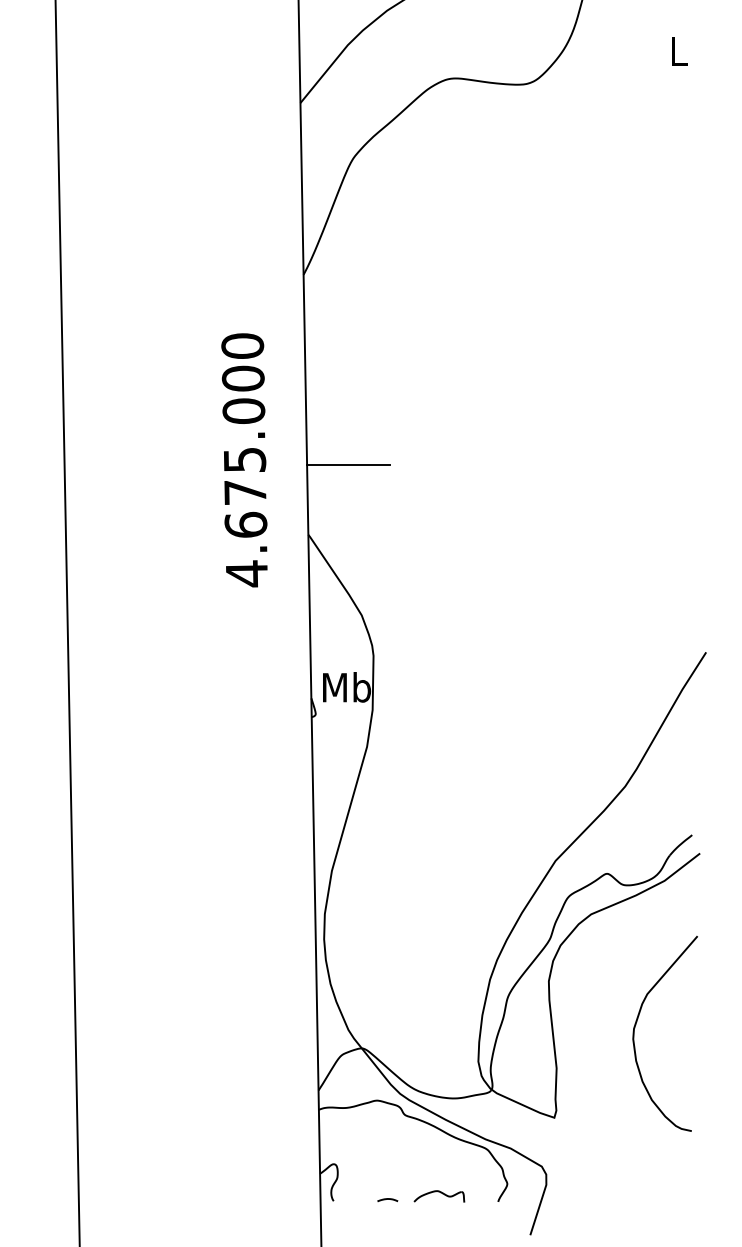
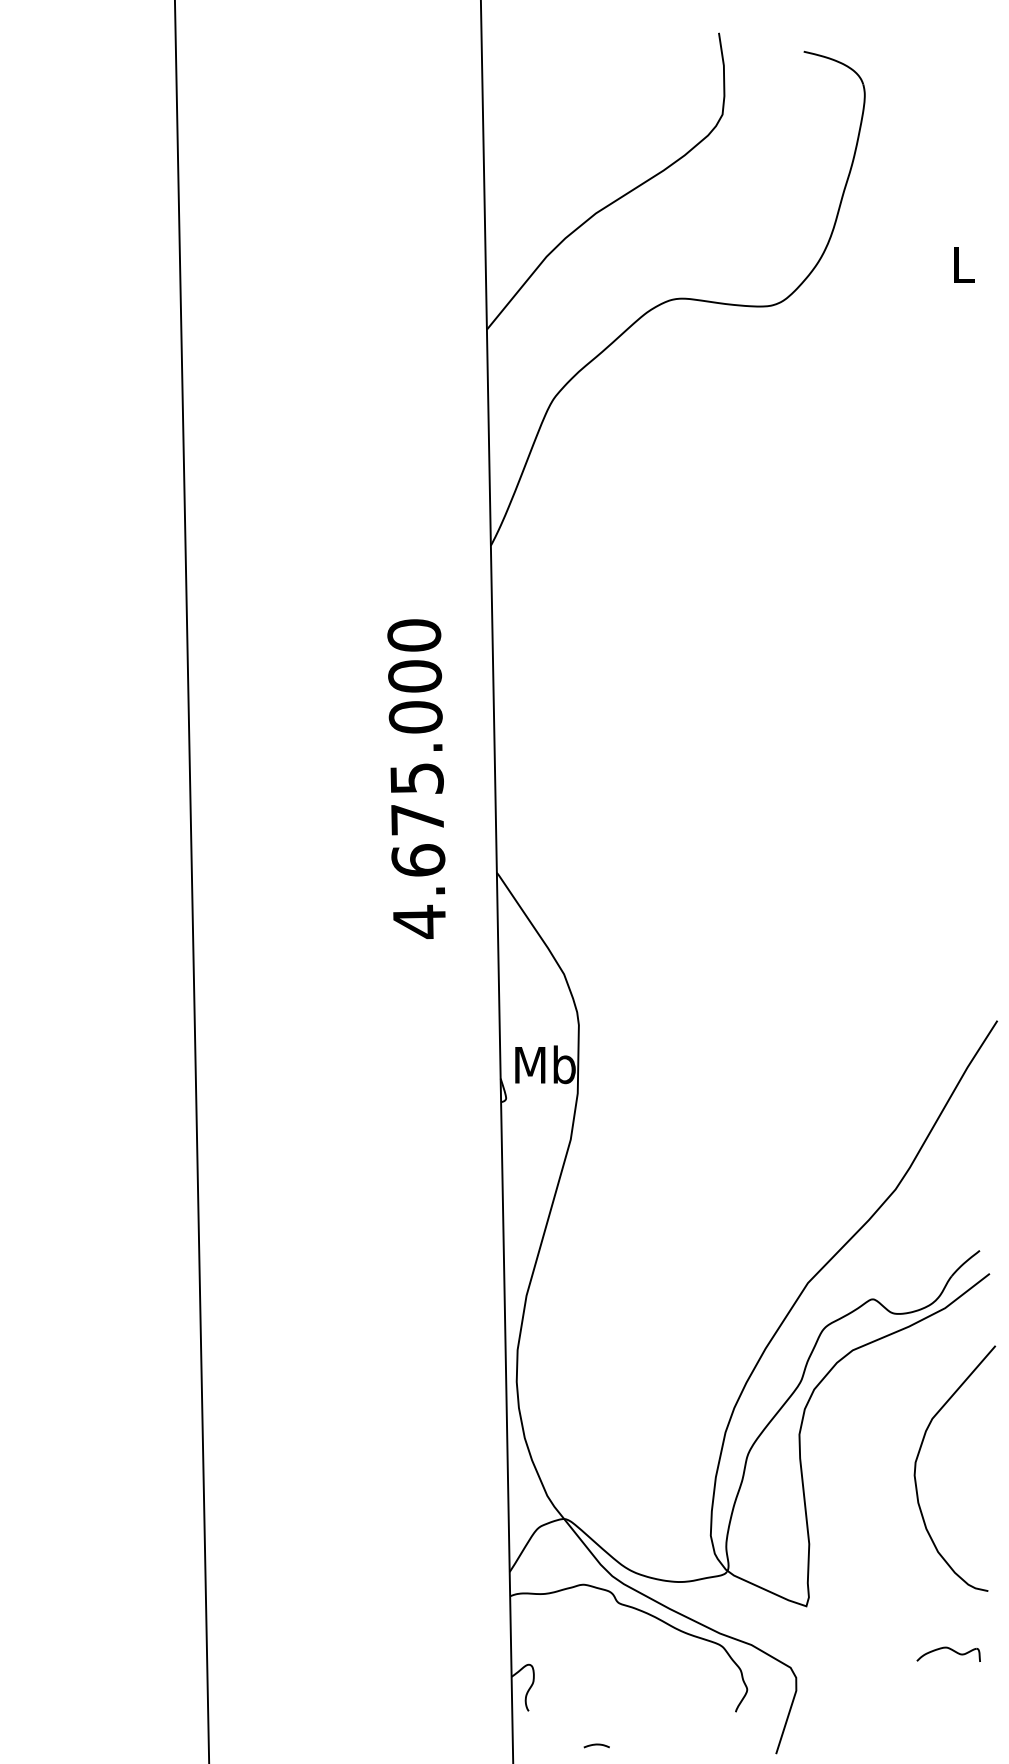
line: (348, 465) -> (547, 785), removed
curve: (636, 1024) -> (918, 1457), moved
part: (439, 1195) -> (948, 1653), moved
curve: (387, 1199) -> (596, 1745), moved

